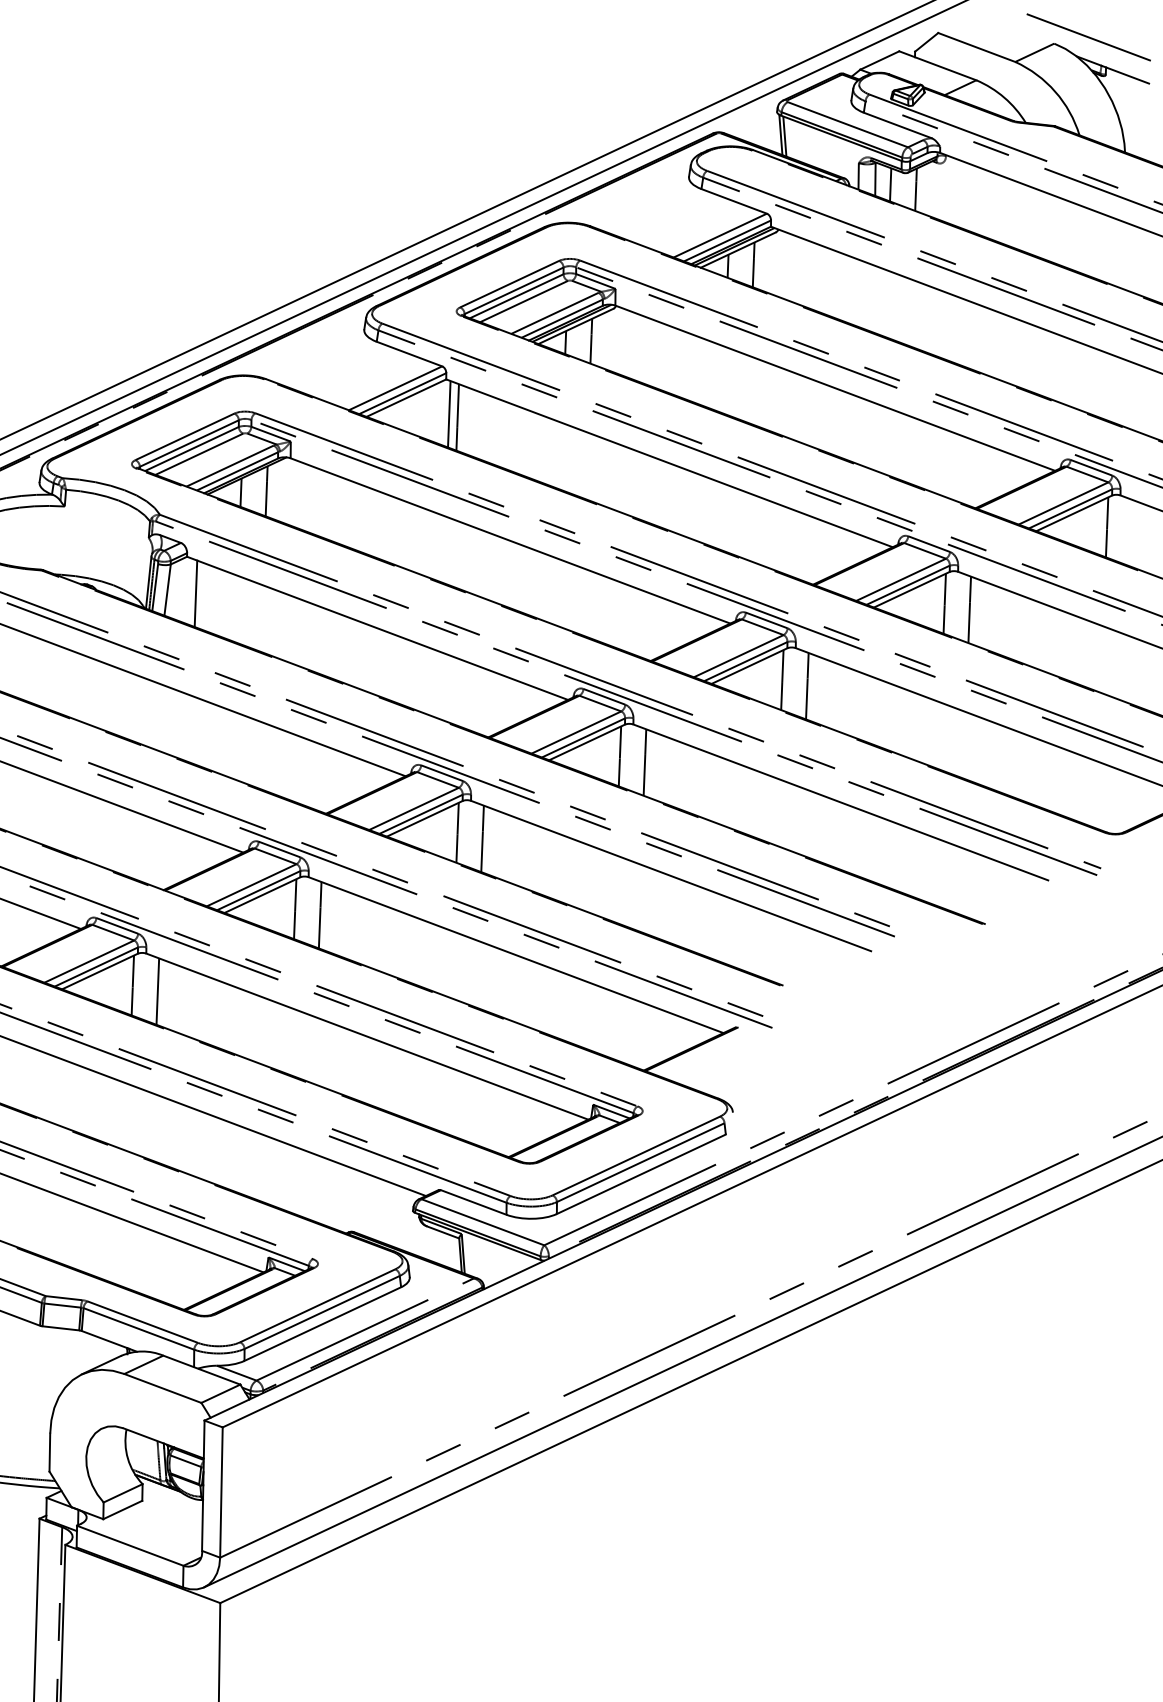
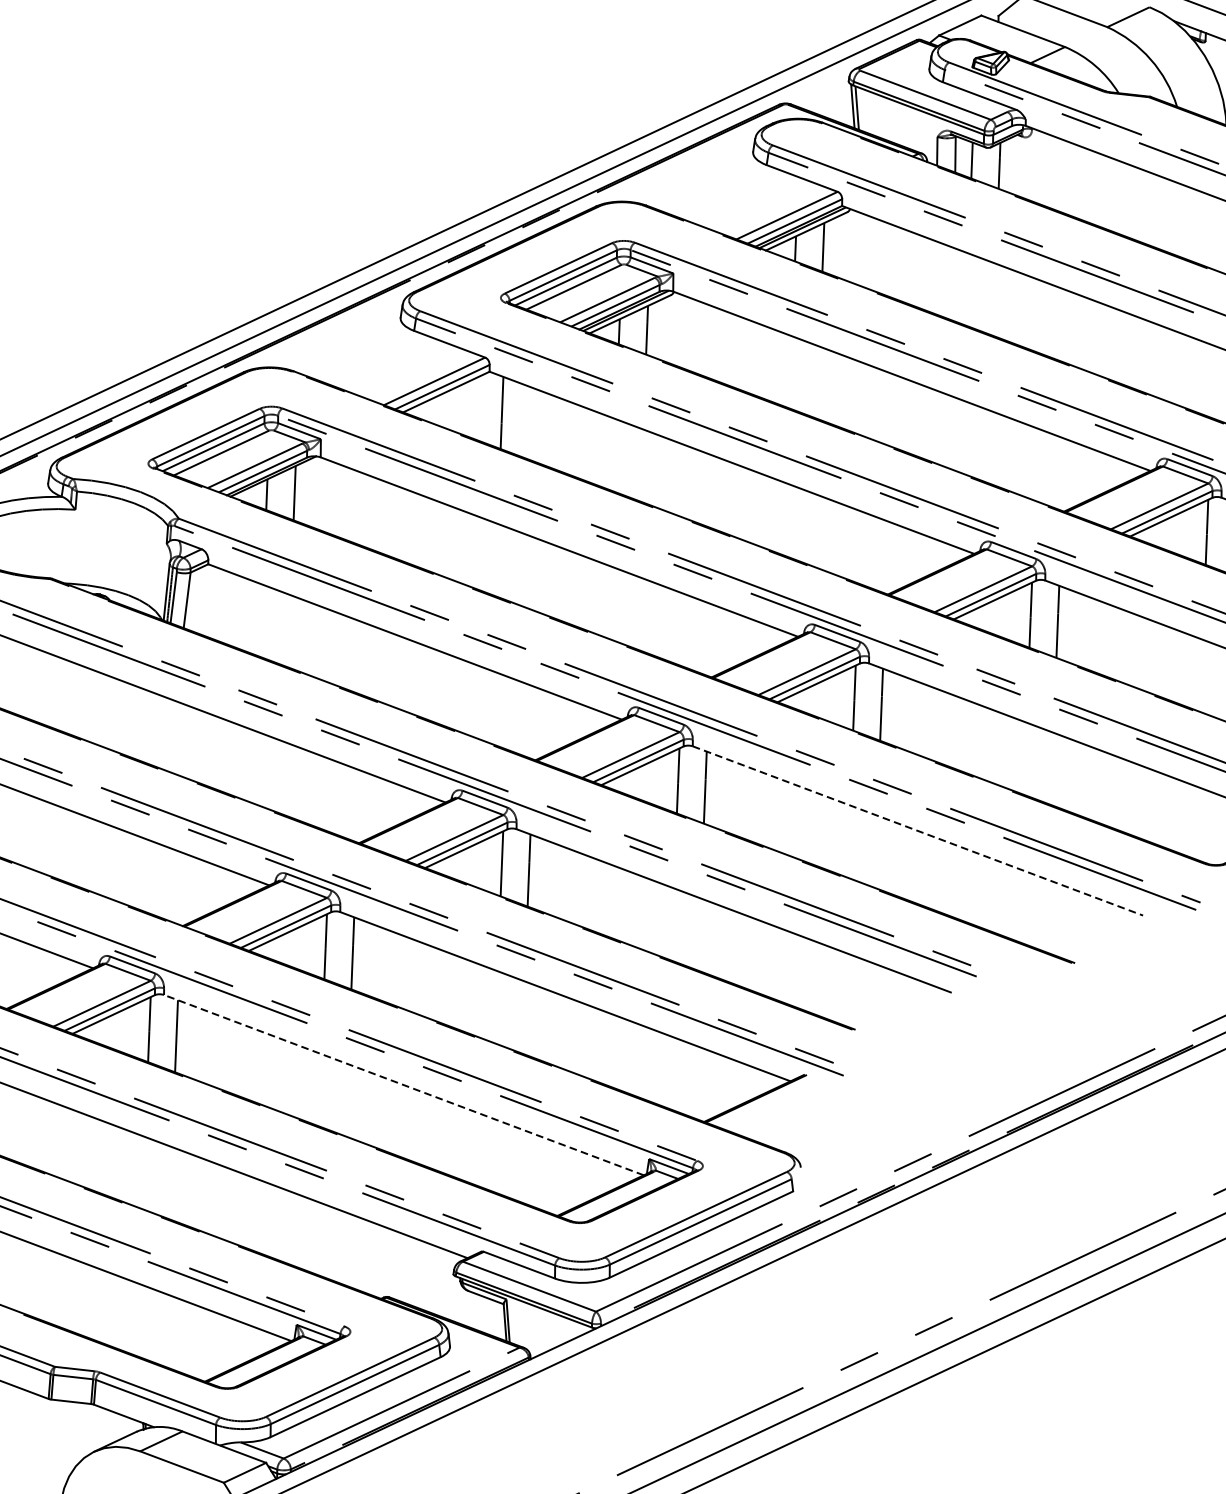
line: (449, 414) -> (493, 409), removed
line: (195, 593) -> (217, 604), removed
line: (840, 802) -> (917, 830), solid -> dashed
line: (366, 1036) -> (403, 1085), solid -> dashed

